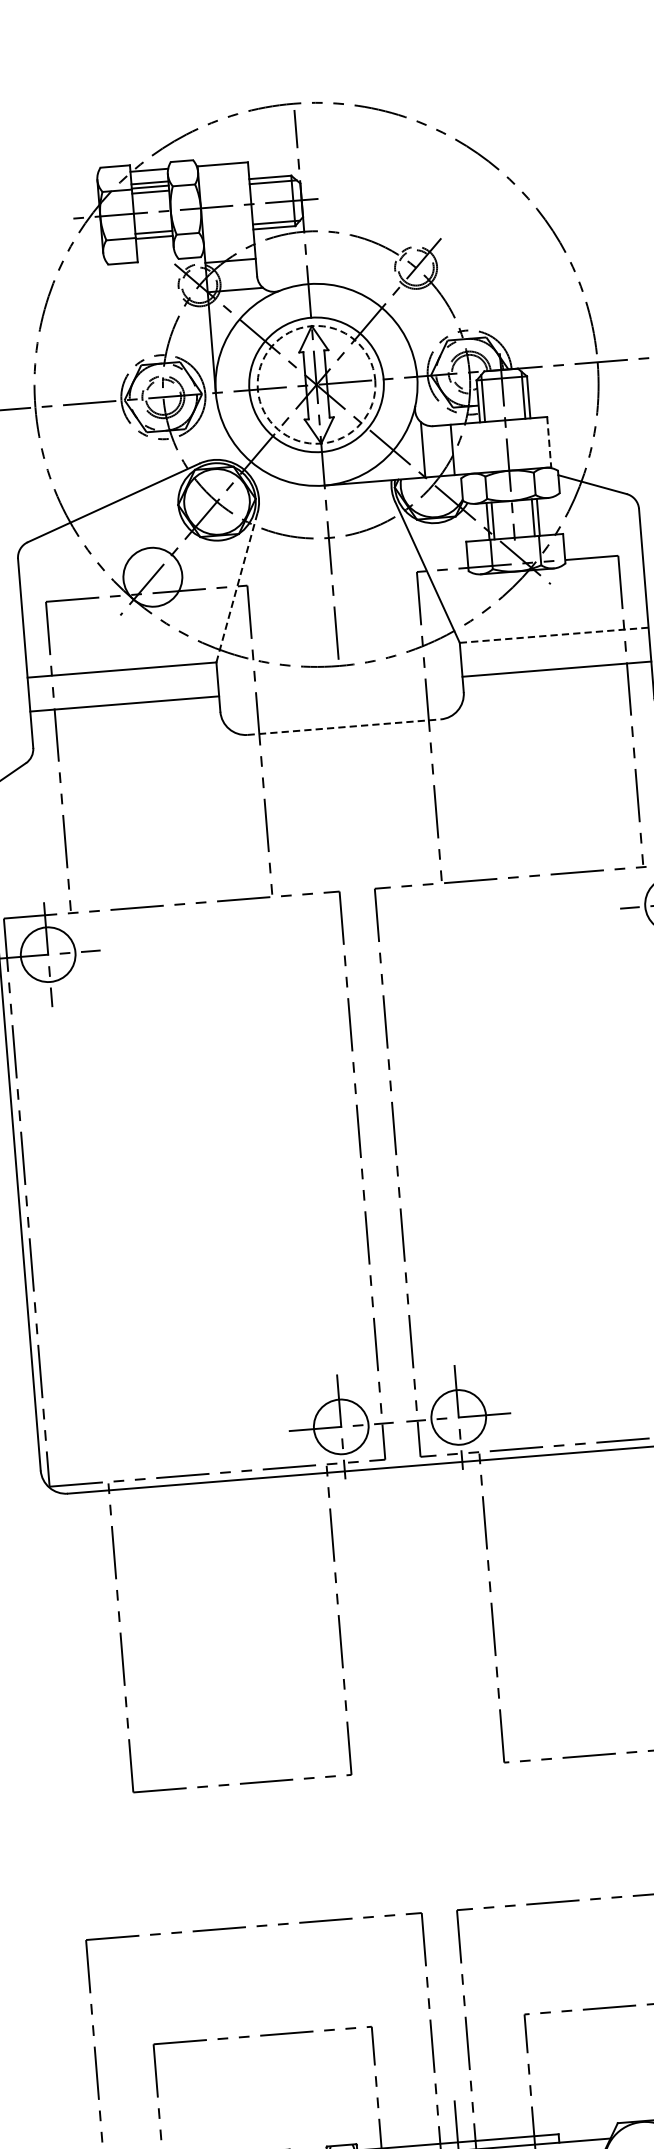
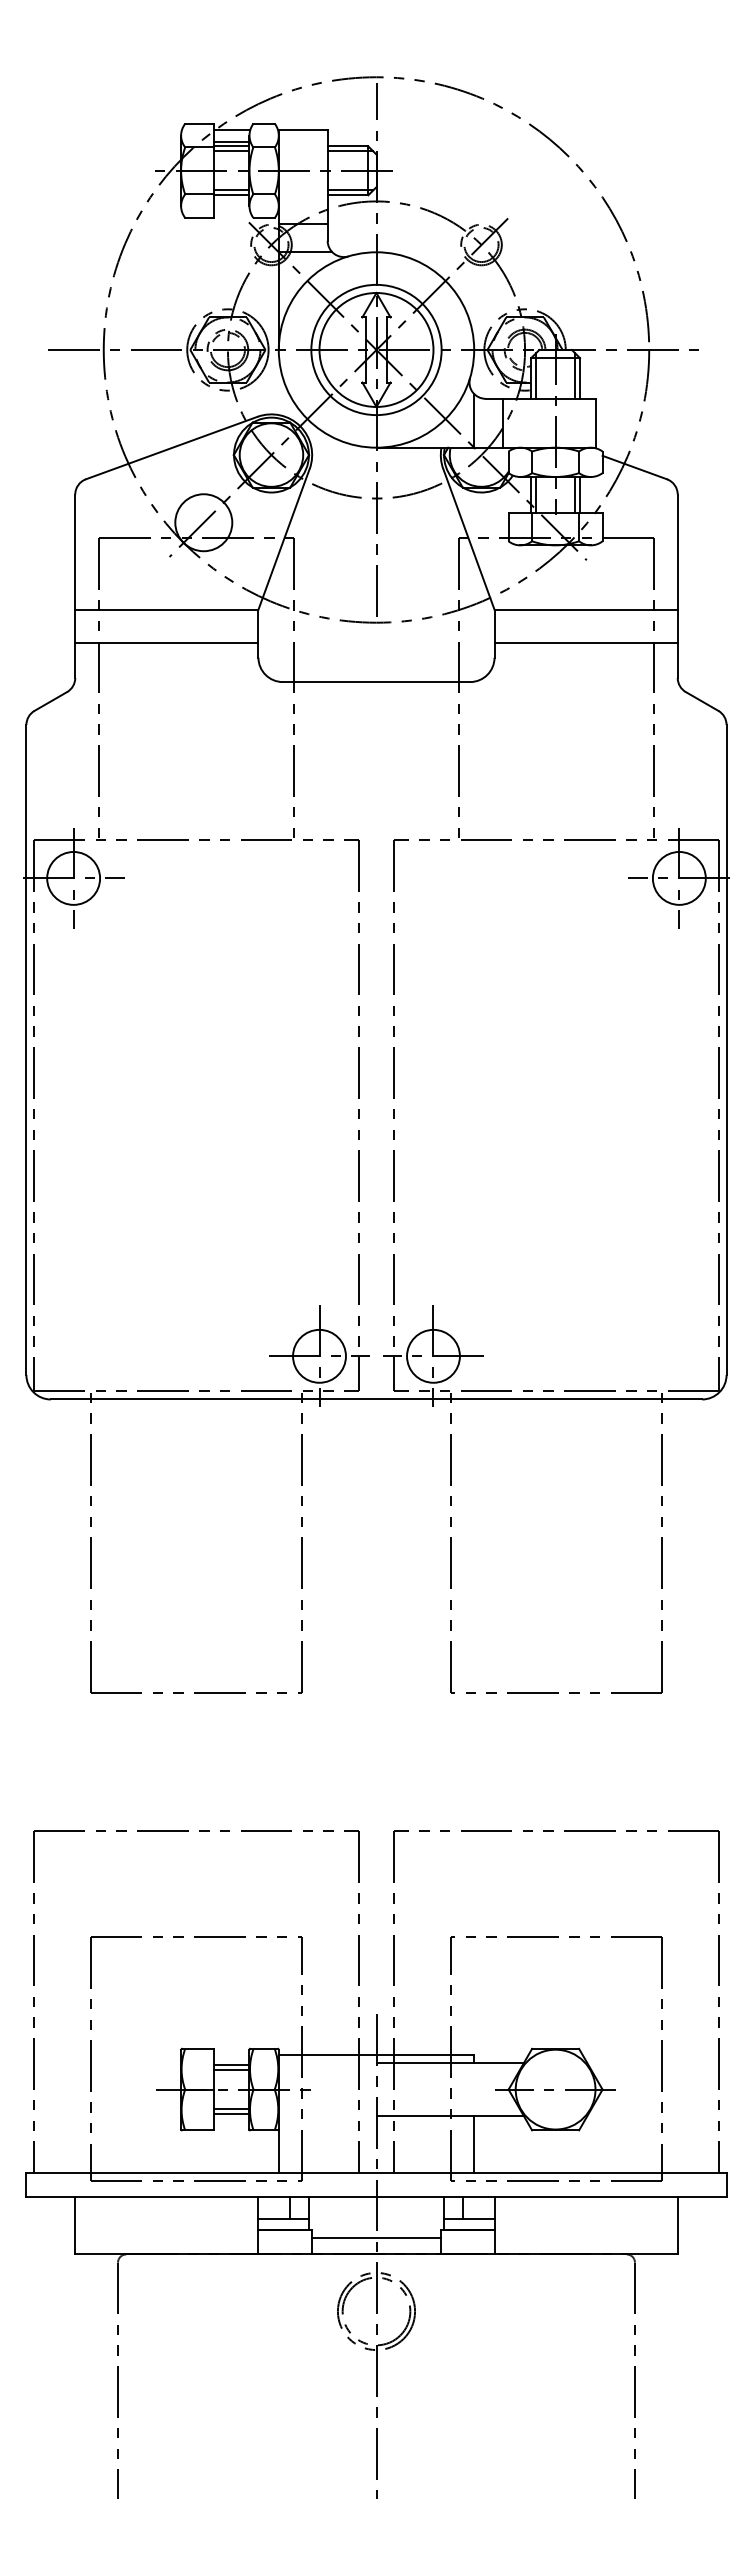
circle: (316, 384) -> (376, 349), dashed -> solid
line: (549, 442) -> (596, 423), dashed -> solid
line: (237, 587) -> (284, 539), dashed -> solid
line: (554, 634) -> (586, 609), dashed -> solid
line: (344, 727) -> (376, 682), dashed -> solid

